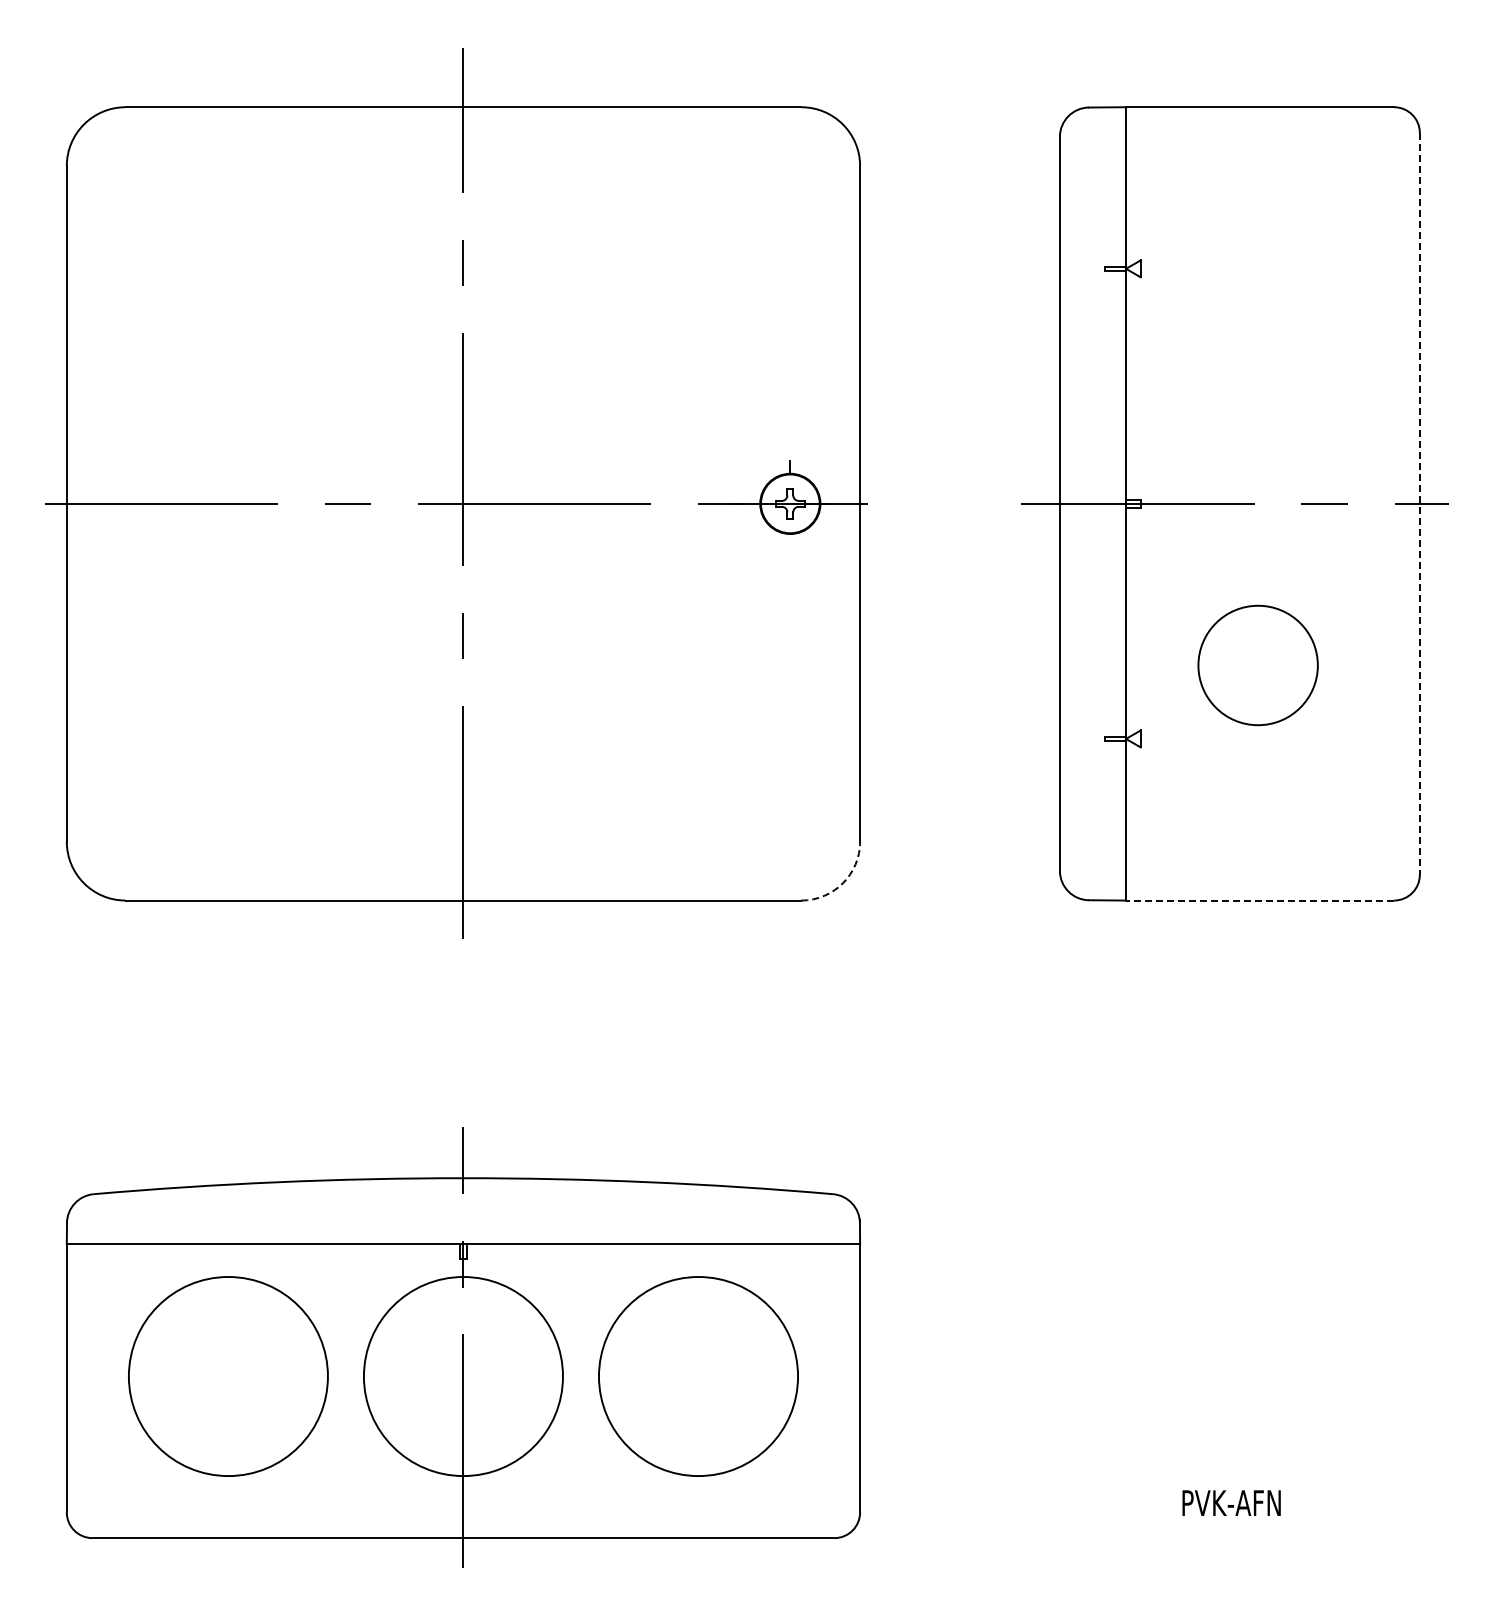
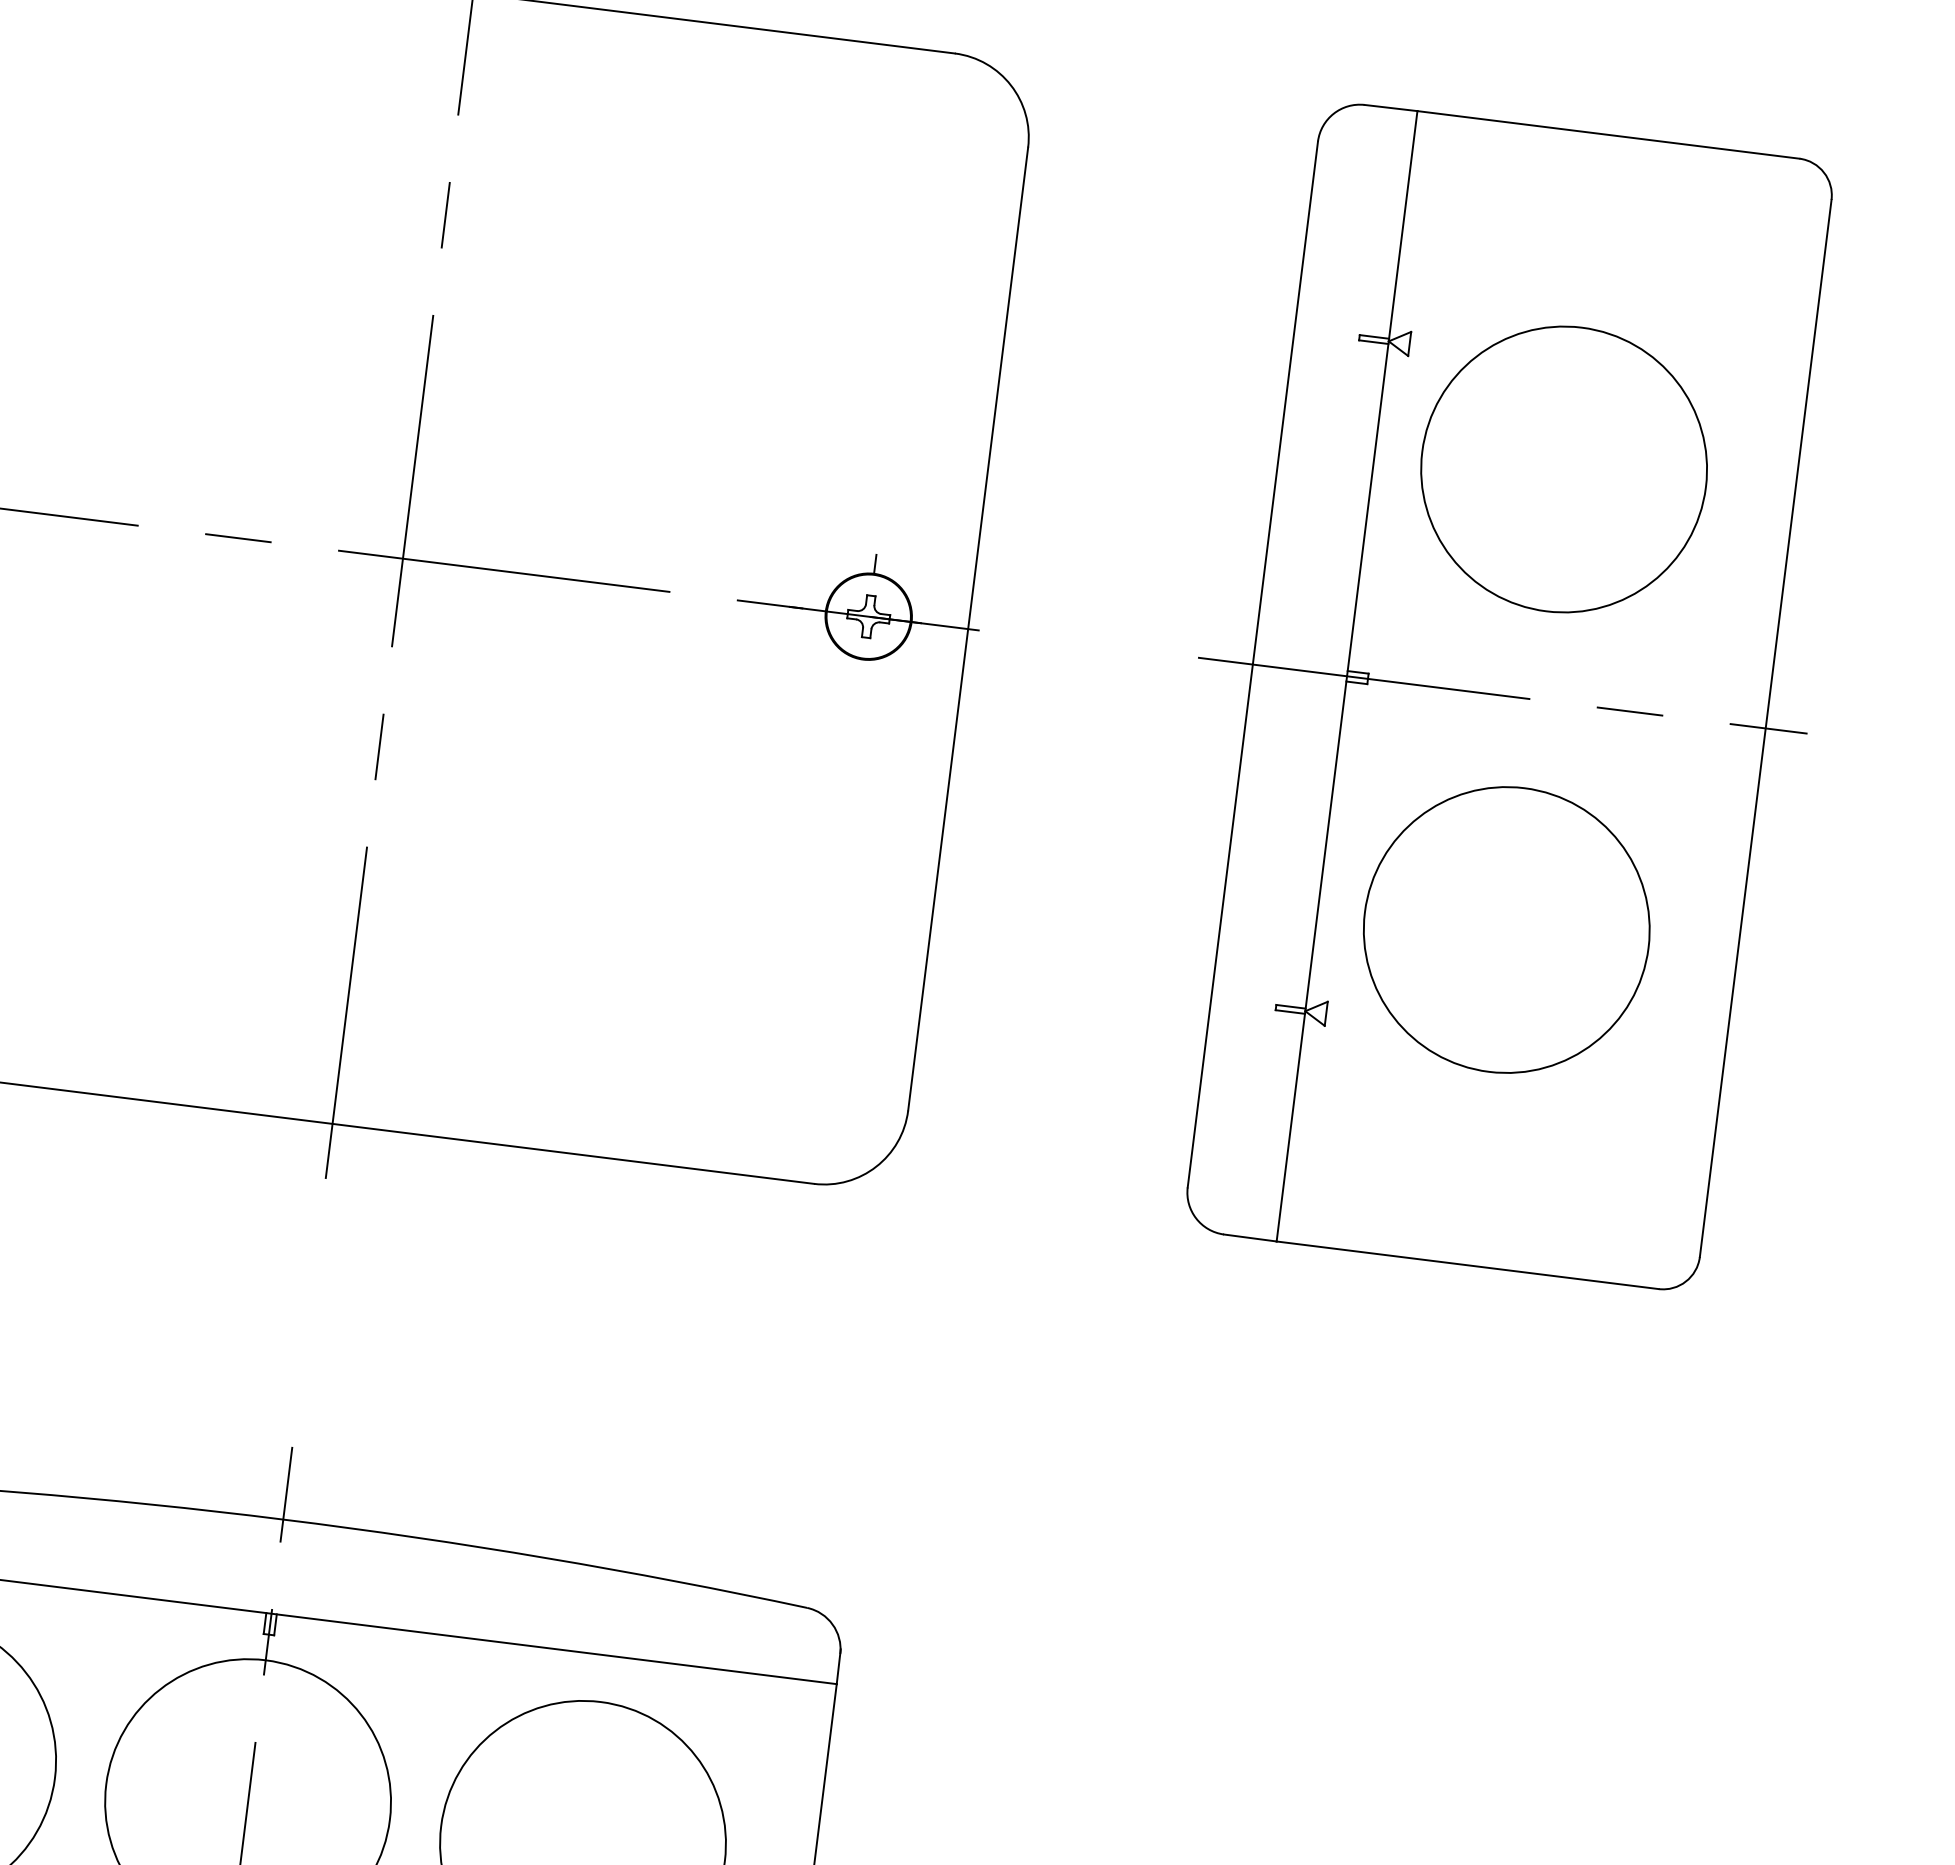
circle: (1257, 341) -> (1563, 468), added
line: (1419, 503) -> (1765, 727), dashed -> solid
circle: (1257, 665) -> (1505, 929), size x1.67
arc: (842, 883) -> (875, 1166), dashed -> solid
line: (1259, 900) -> (1466, 1265), dashed -> solid

